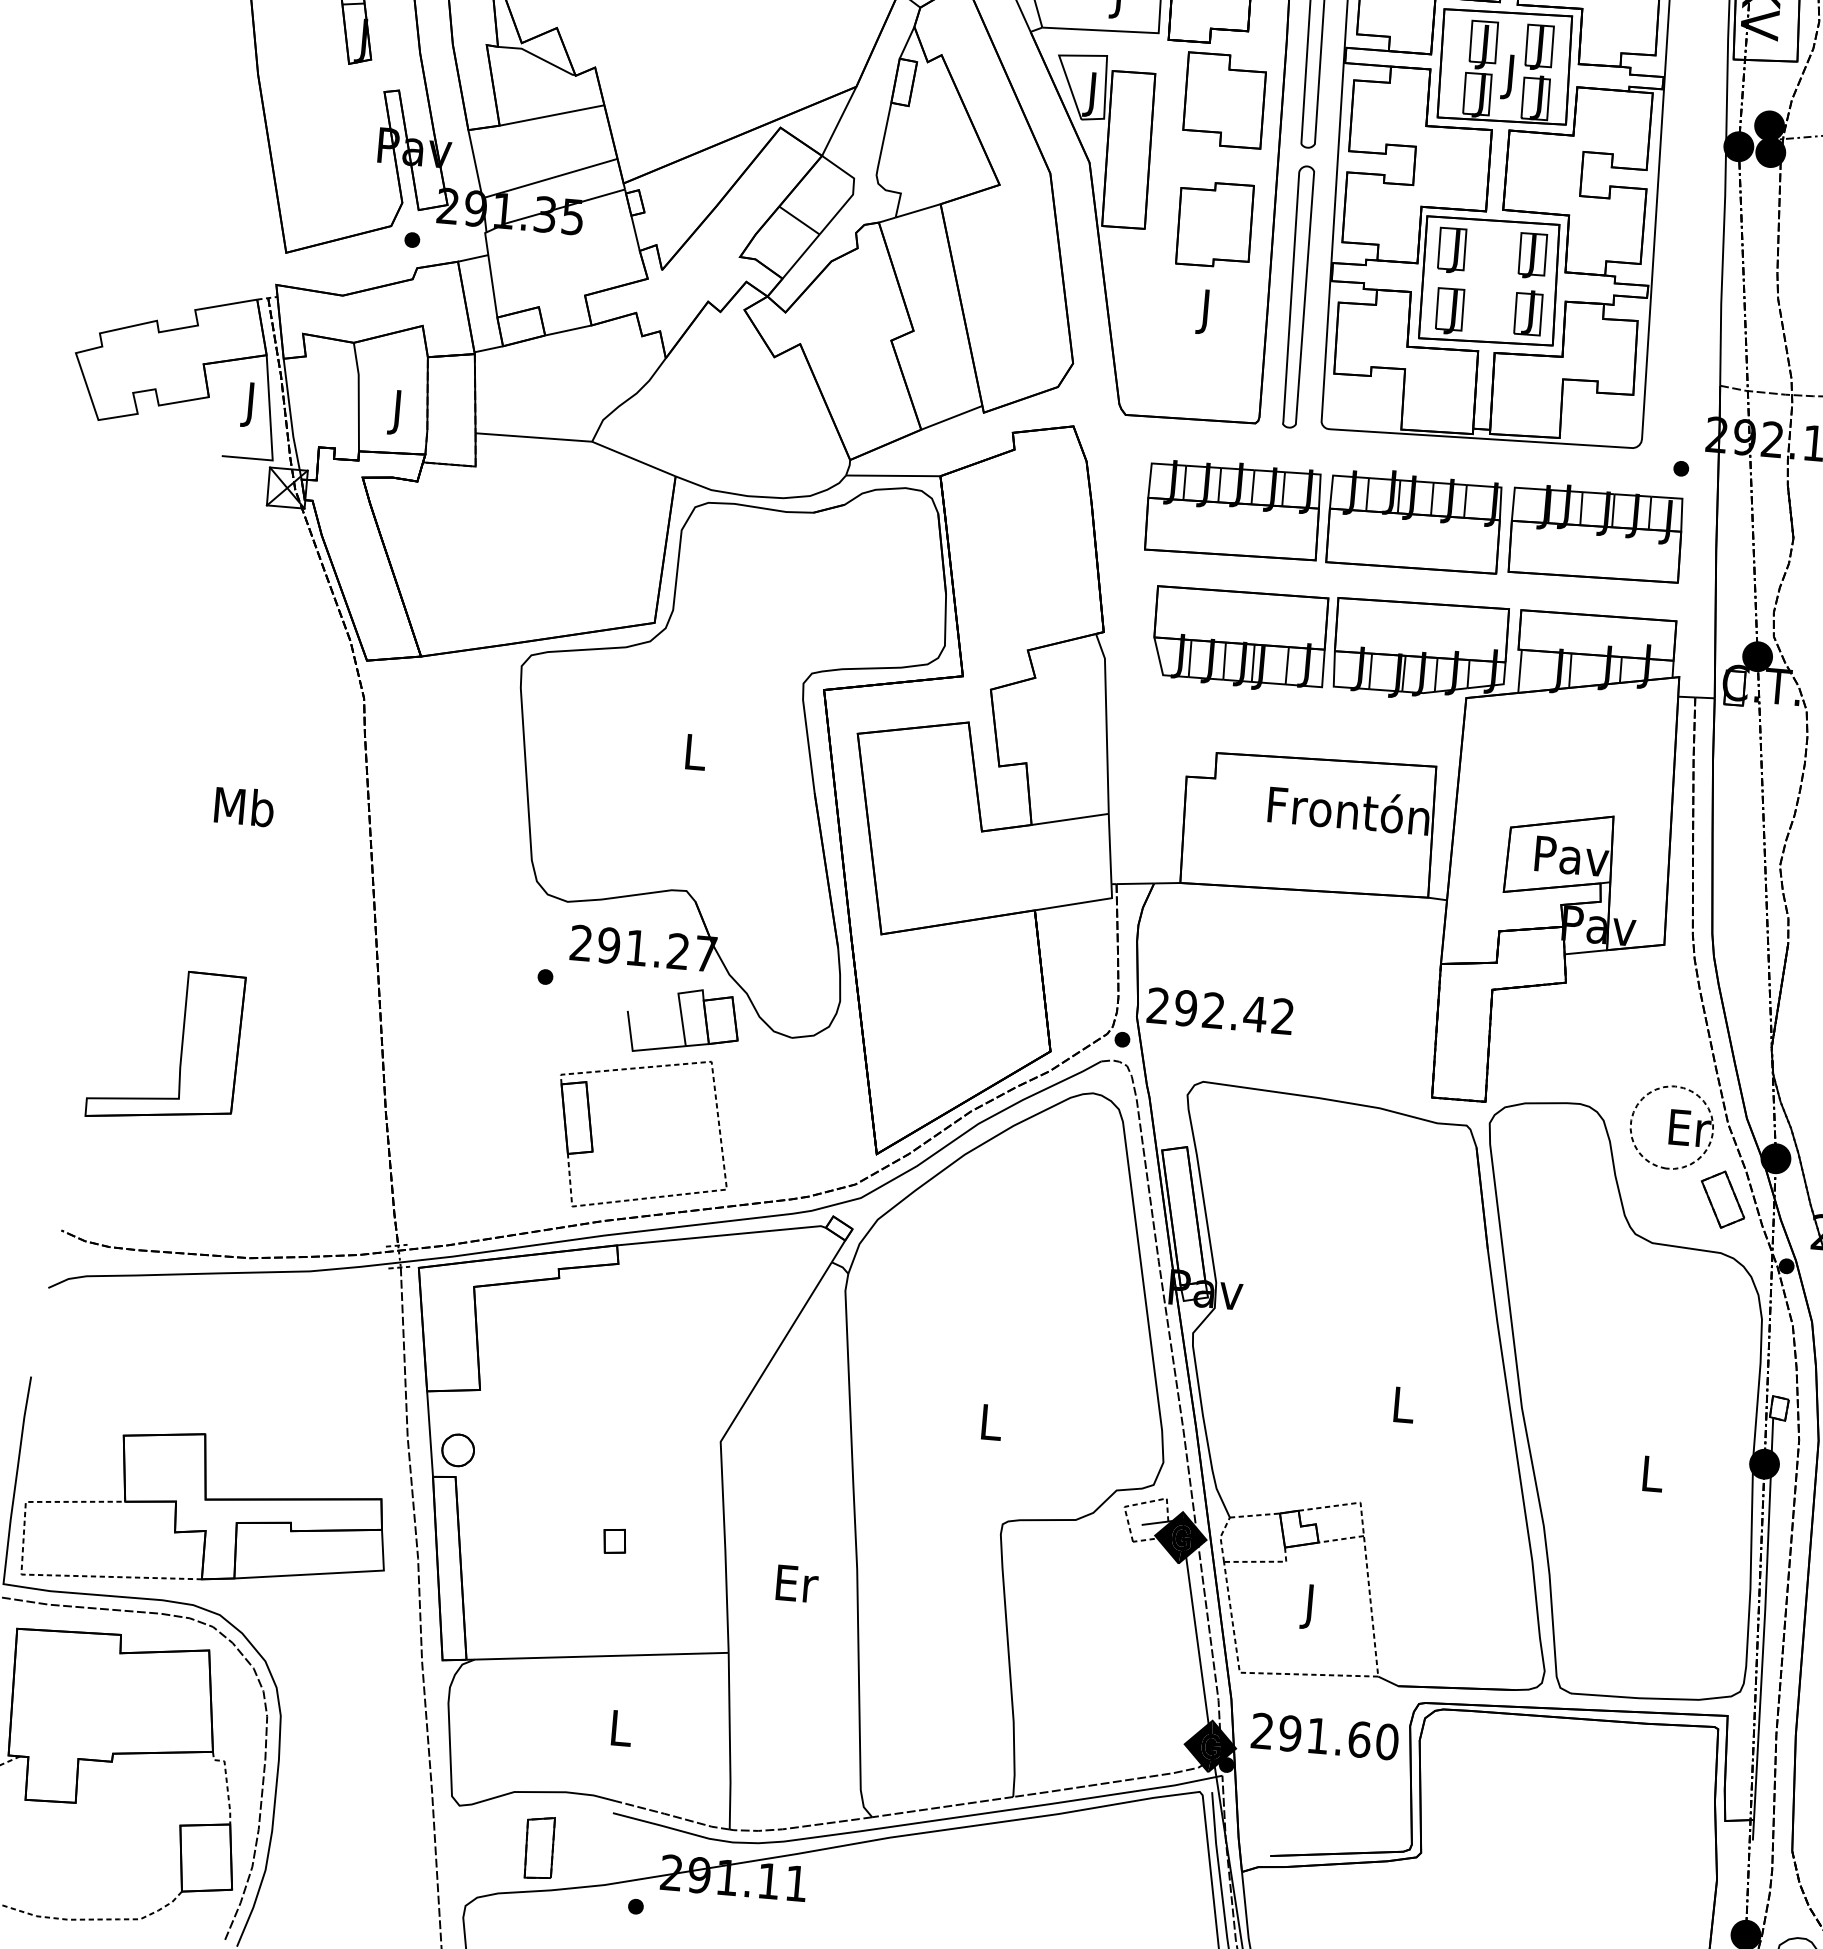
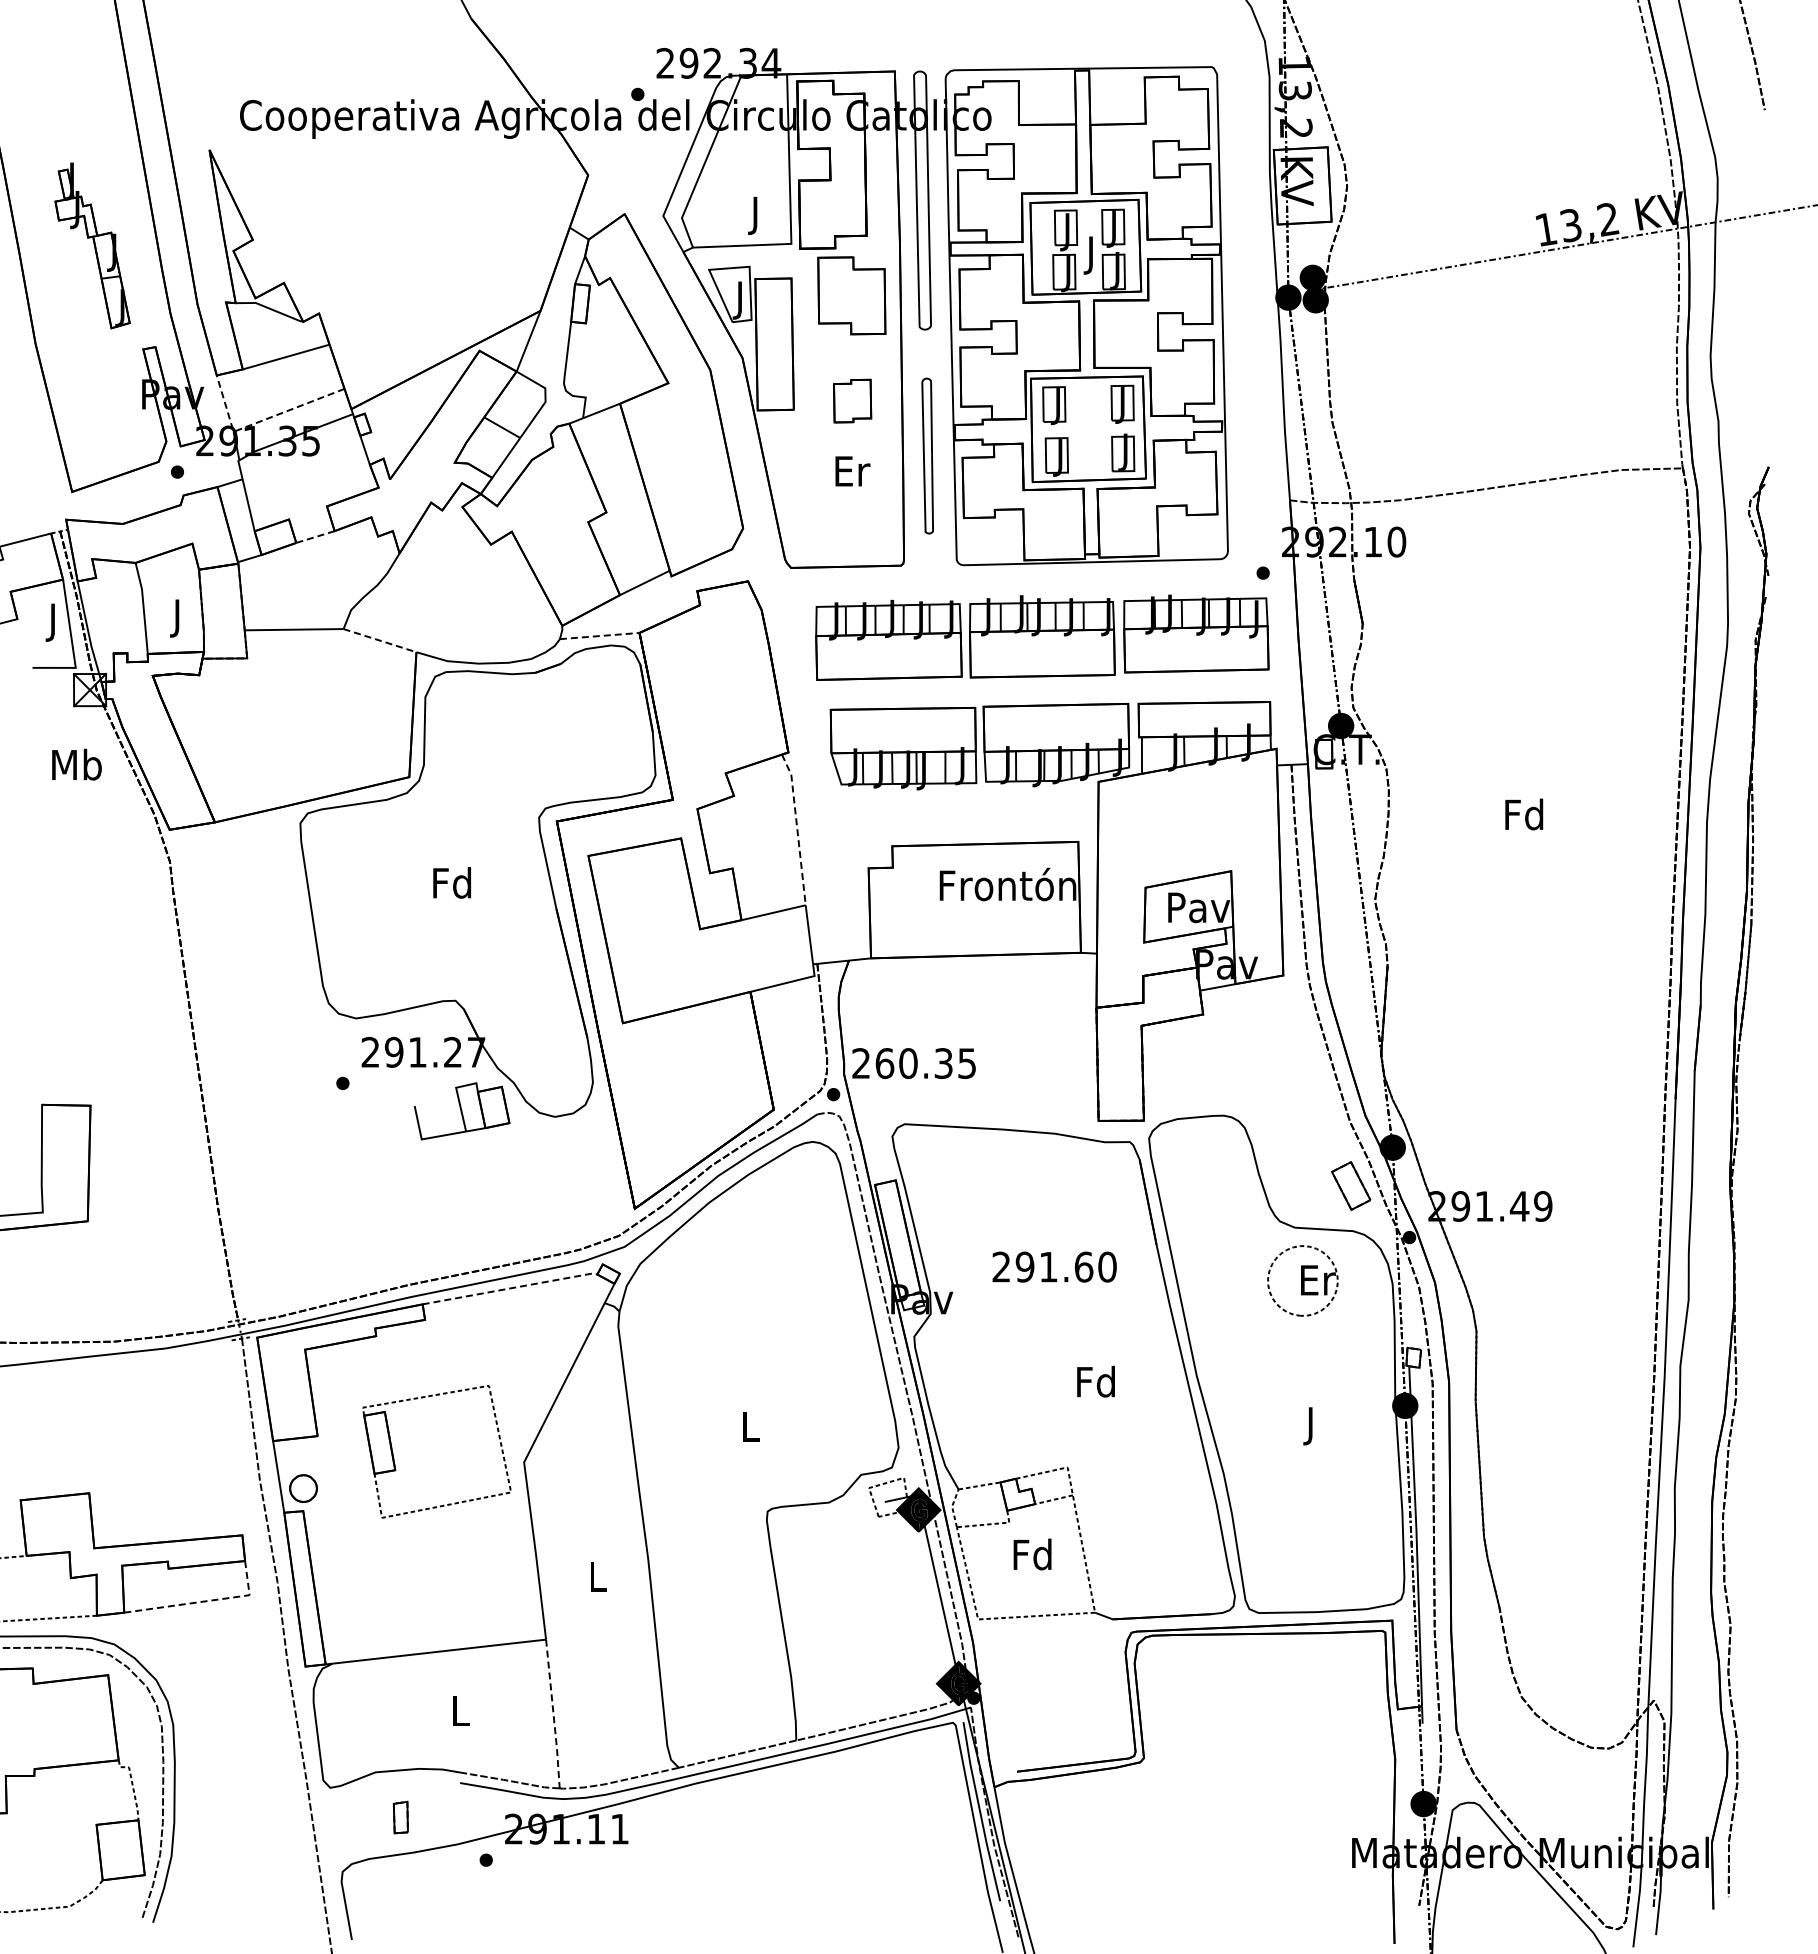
line: (515, 188) -> (260, 421), solid -> dashed
part: (1214, 223) -> (852, 400), size x0.6
part: (1297, 296) -> (927, 455), size x0.7
text: (1207, 312) -> (852, 475), J -> Er
line: (568, 331) -> (315, 537), solid -> dashed
line: (634, 458) -> (380, 640), solid -> dashed
line: (892, 476) -> (599, 636), solid -> dashed
line: (1106, 722) -> (797, 828), solid -> dashed
text: (694, 751) -> (452, 882), L -> Fd
text: (243, 806) -> (76, 764), moved
text: (1233, 1012) -> (925, 1063), 292.42 -> 260.35
part: (1671, 1127) -> (1302, 1280), moved
part: (592, 1137) -> (394, 1458), moved
line: (722, 1235) -> (510, 1288), solid -> dashed
text: (1402, 1404) -> (1095, 1381), L -> Fd
text: (1652, 1479) -> (1311, 1426), L -> J
part: (614, 1540) -> (441, 1553), removed
line: (330, 1573) -> (204, 1601), solid -> dashed
text: (796, 1583) -> (598, 1576), Er -> L
text: (1309, 1606) -> (1032, 1558), J -> Fd
text: (1324, 1735) -> (1054, 1266), moved
line: (729, 1742) -> (553, 1715), solid -> dashed
part: (539, 1847) -> (400, 1817), size x0.6

